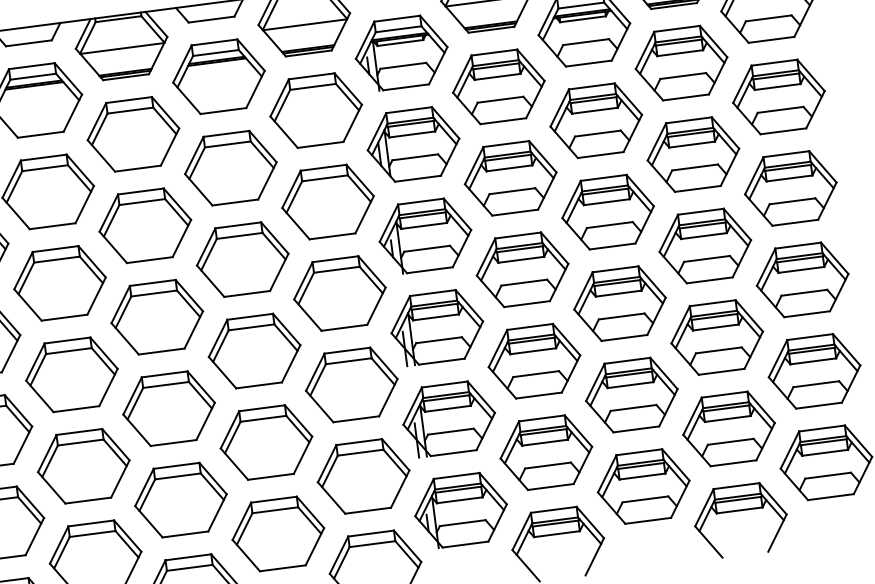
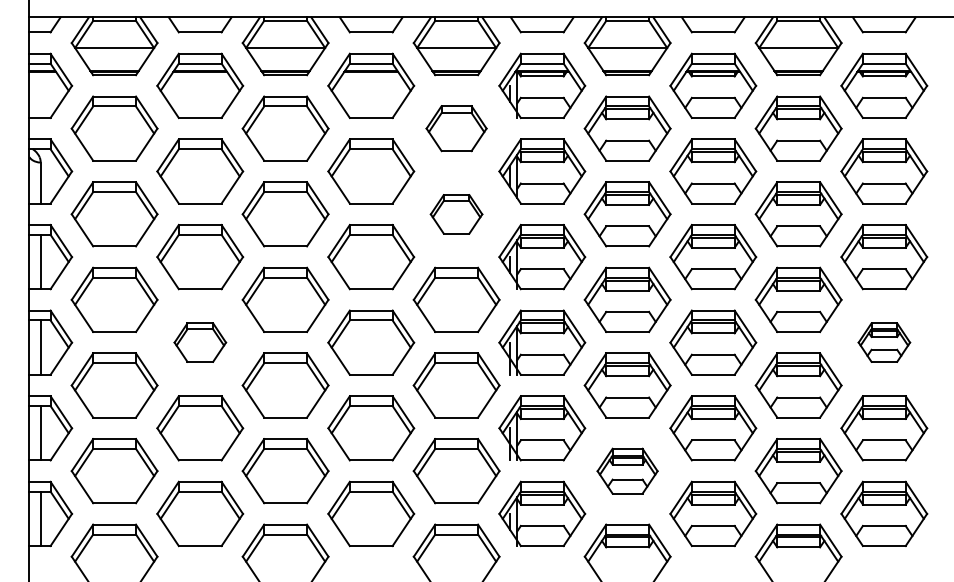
part: (315, 110) -> (456, 128), size x0.7
part: (327, 202) -> (456, 214), size x0.6
part: (802, 279) -> (884, 342), size x0.6
part: (72, 374) -> (200, 342), size x0.6
part: (546, 453) -> (627, 471), size x0.7

